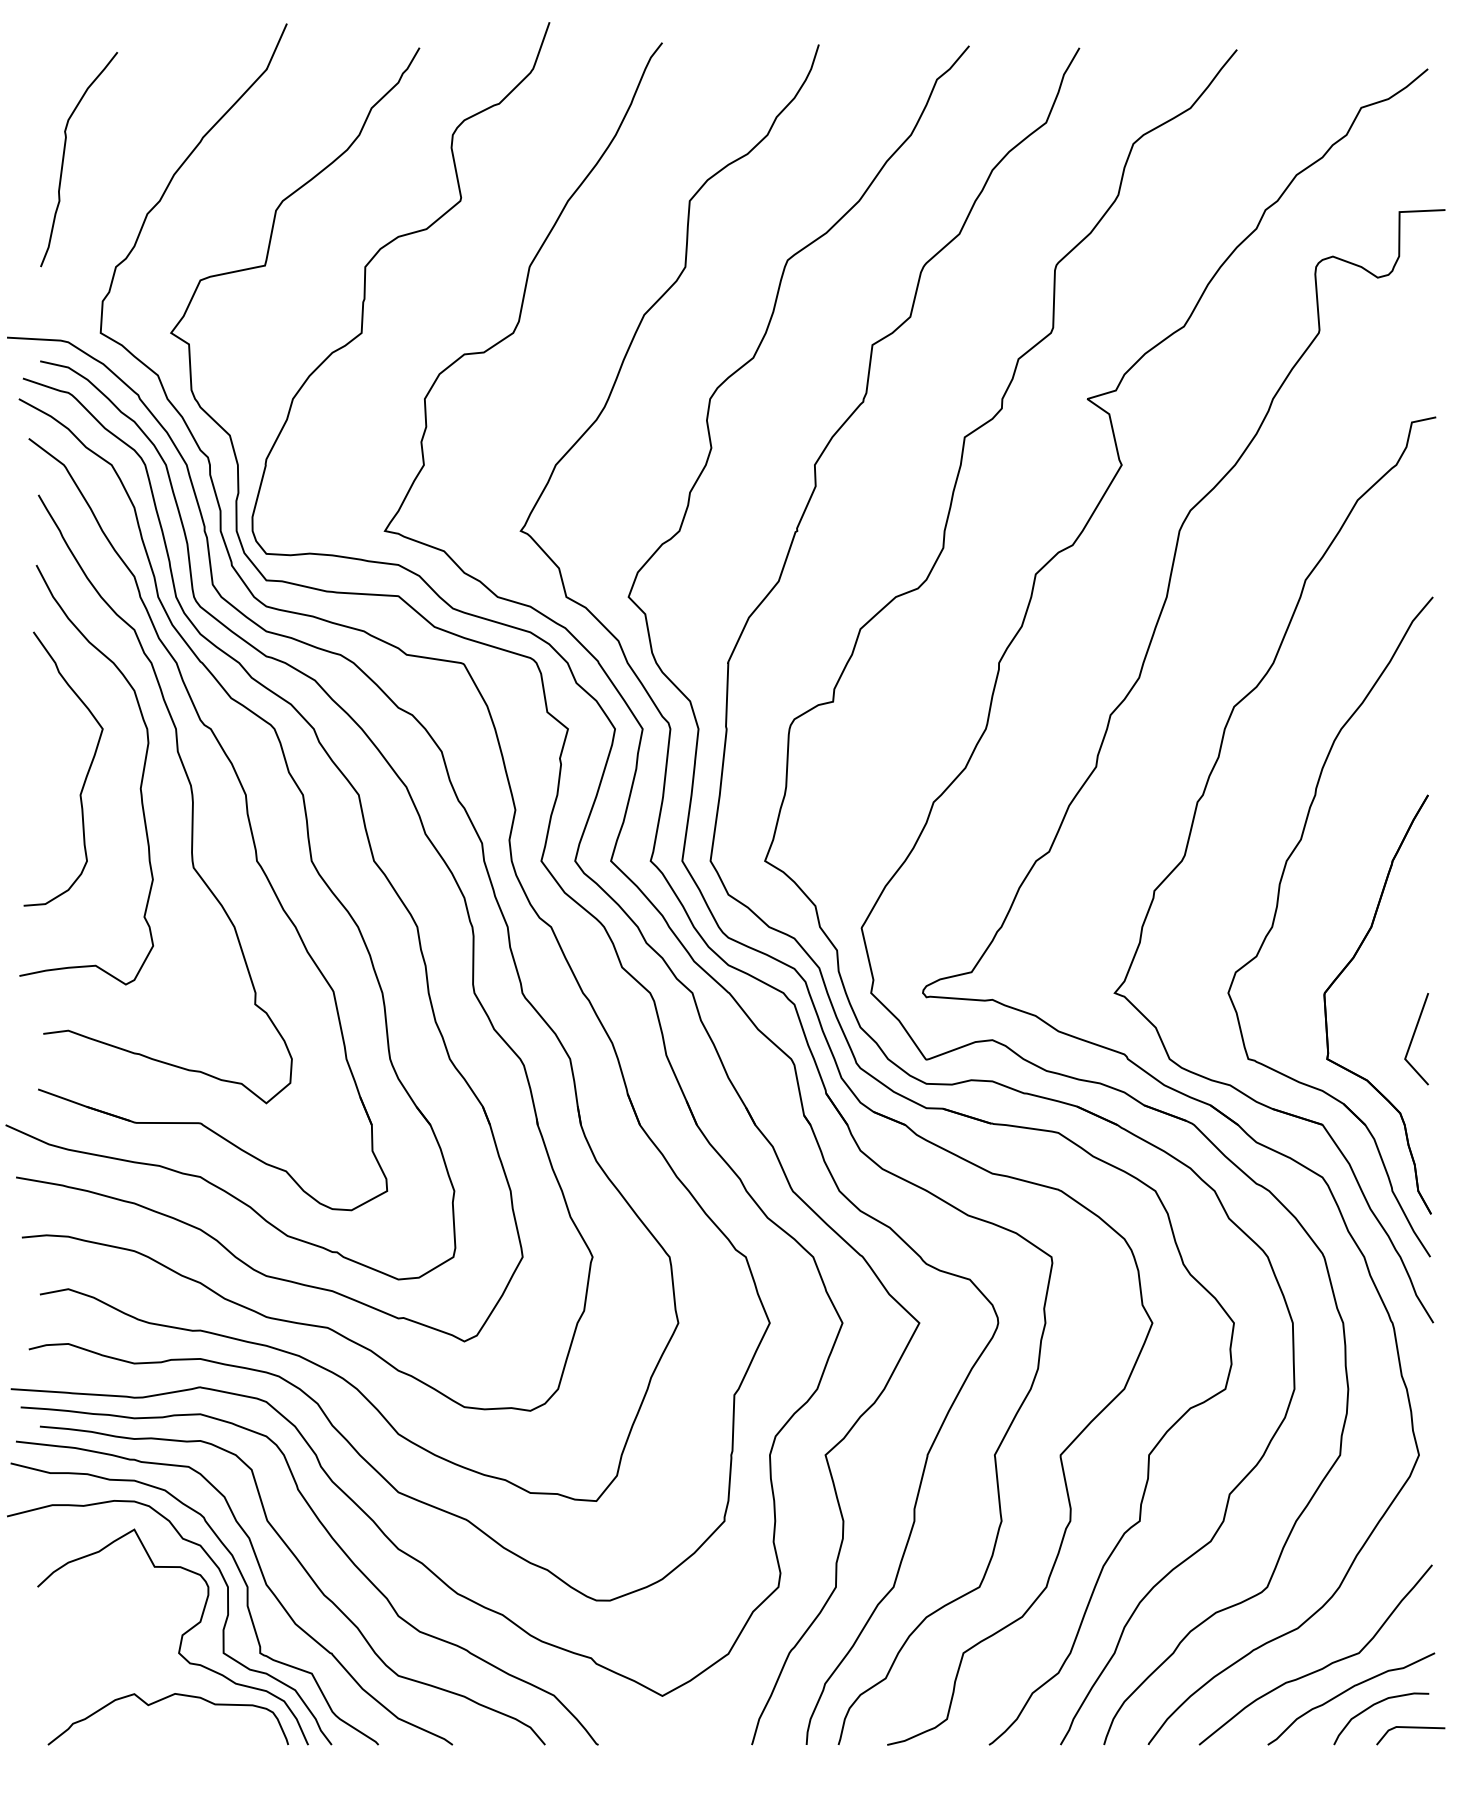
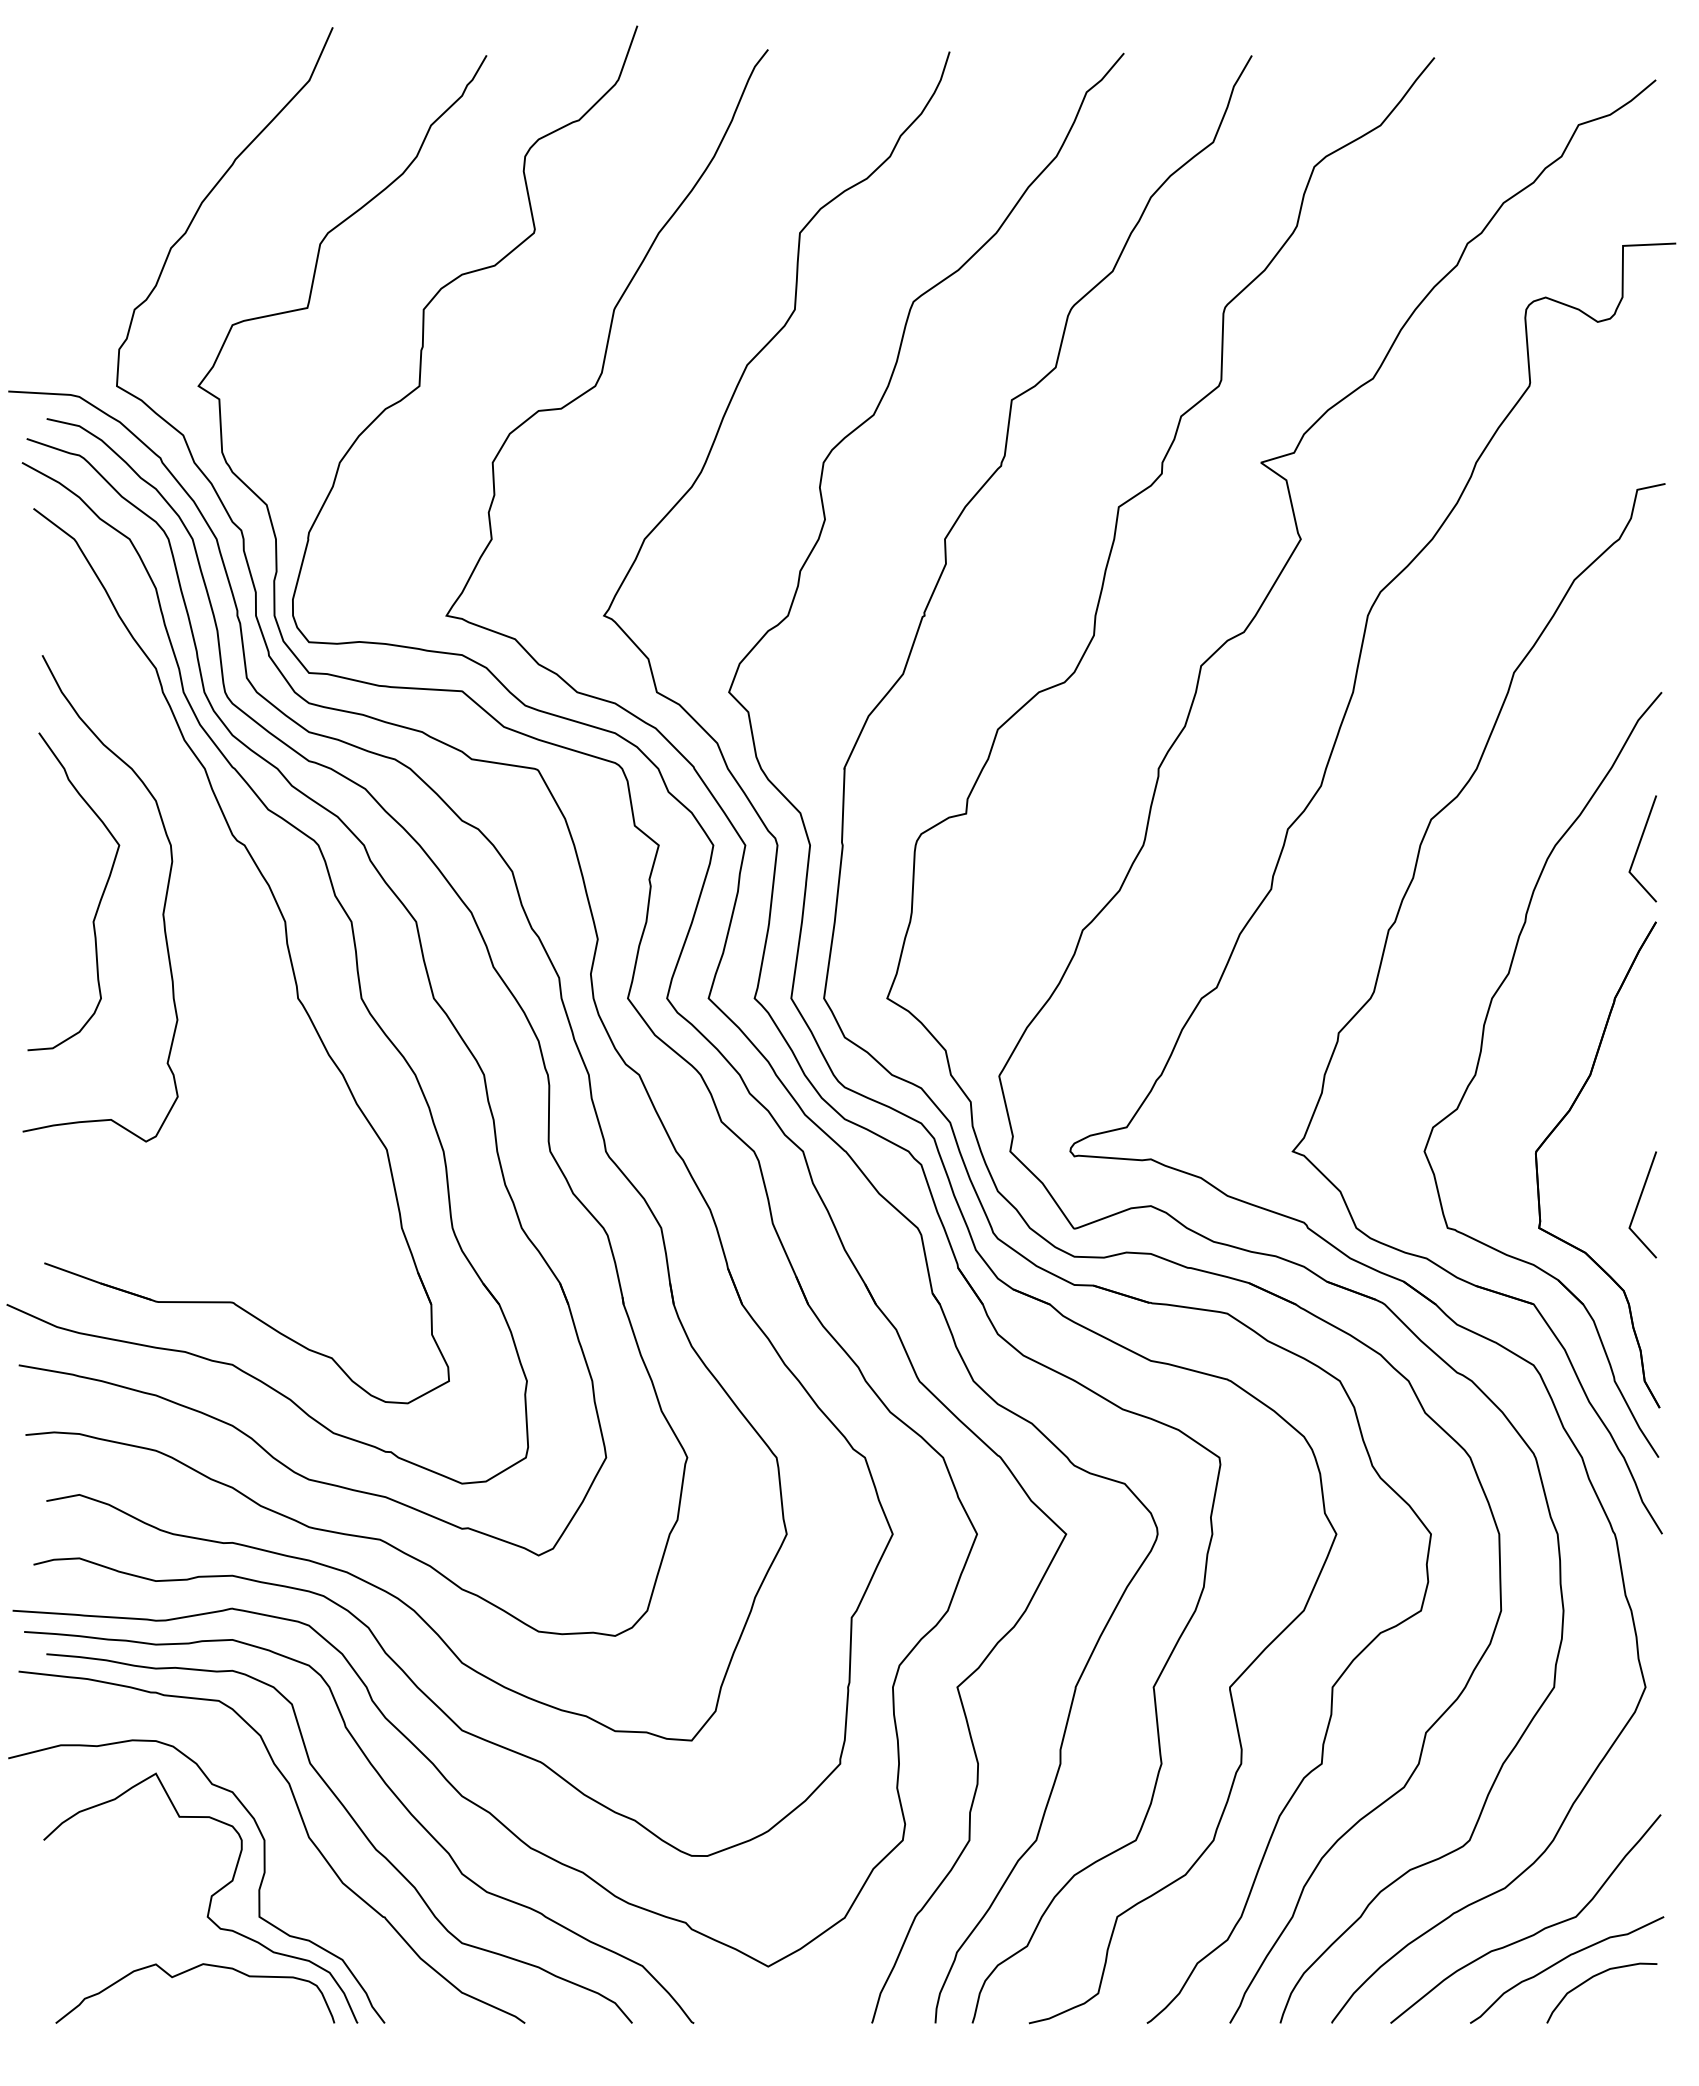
curve: (64, 159) -> (74, 184), removed
line: (1413, 730) -> (1639, 847), added
curve: (191, 799) -> (222, 926), removed
curve: (246, 1603) -> (286, 1859), removed
line: (1410, 1727) -> (1635, 2003), removed

